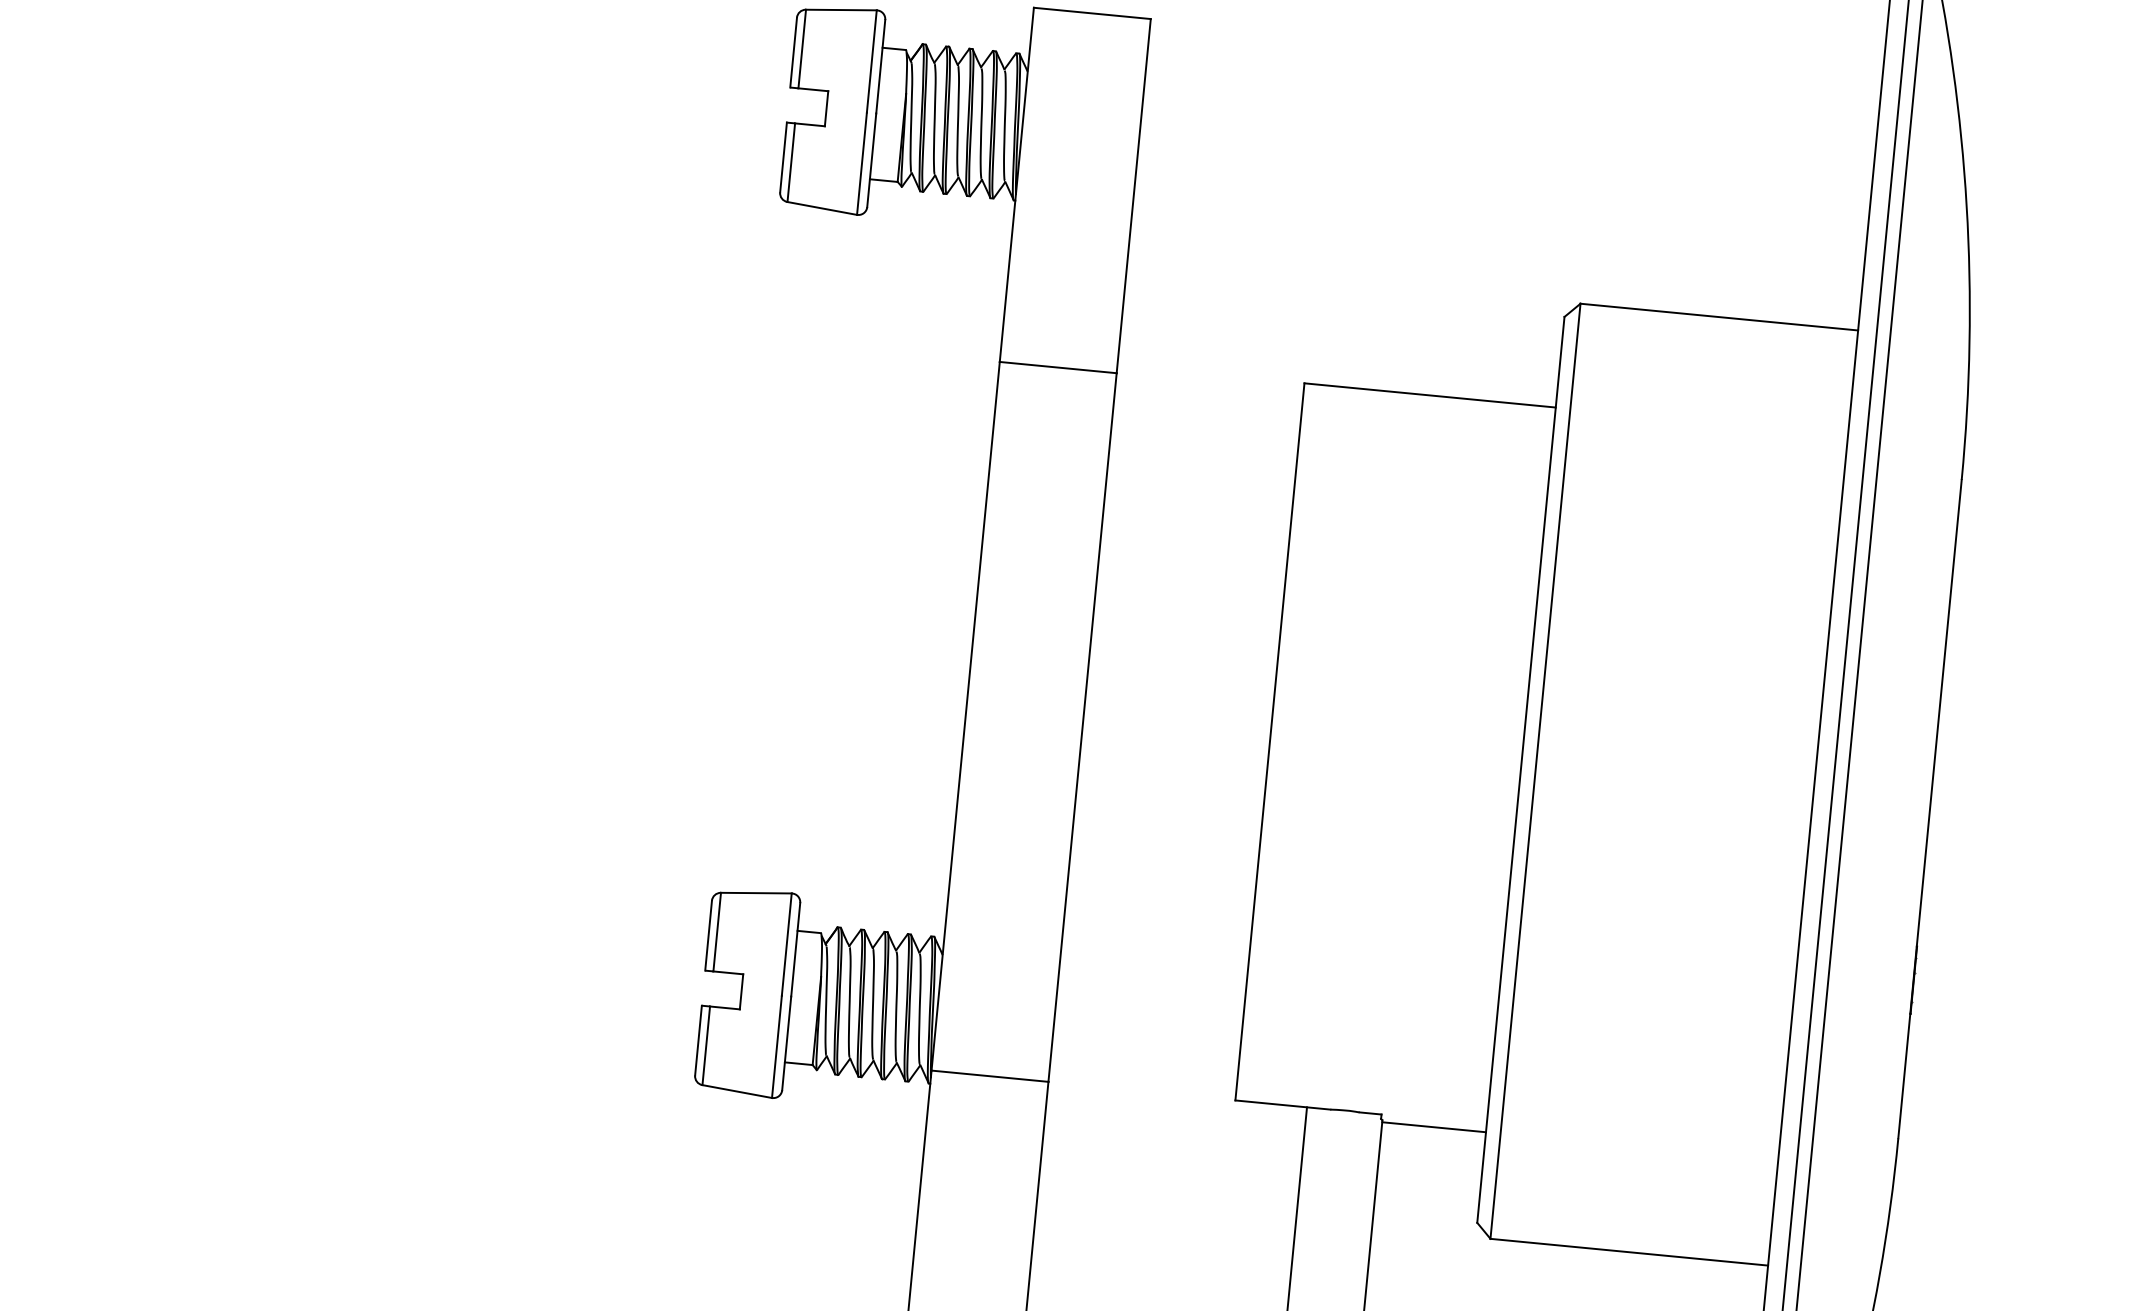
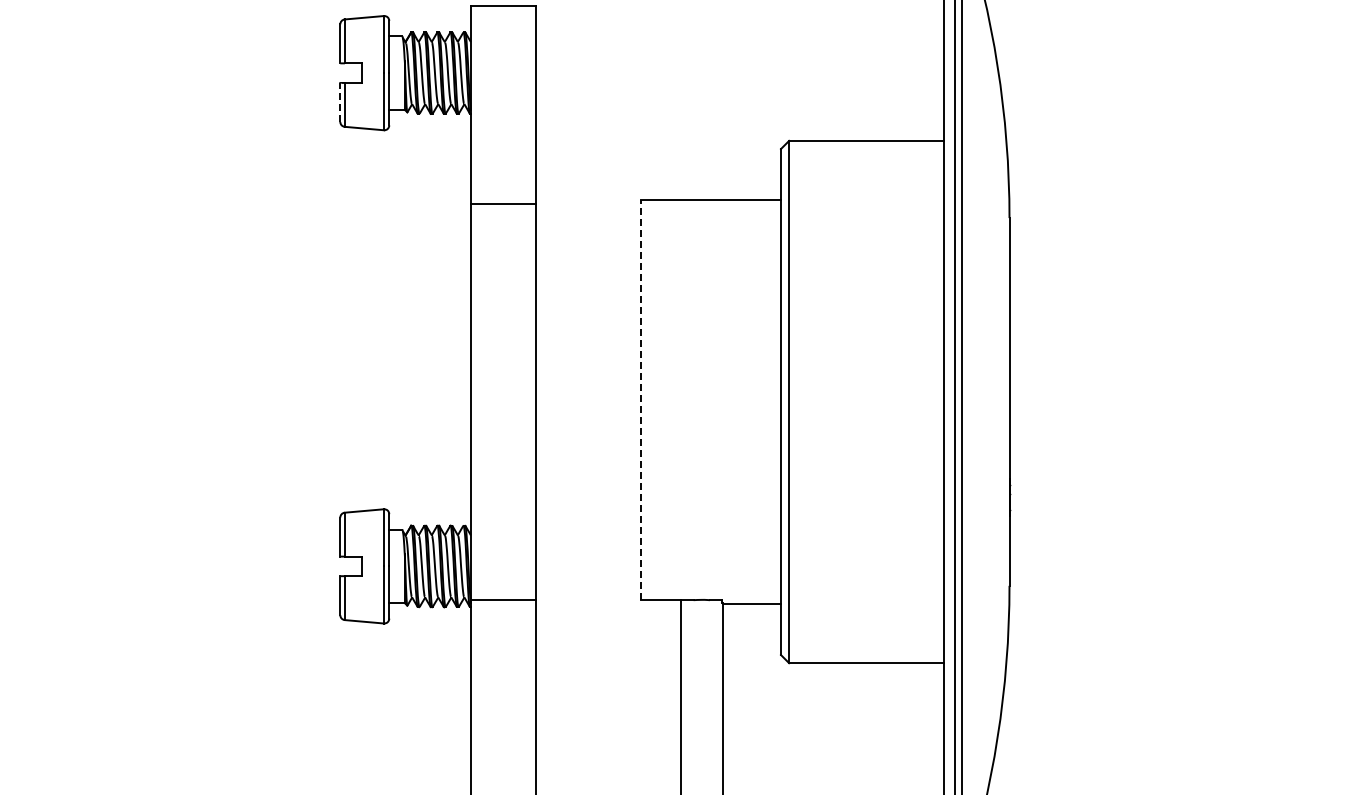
line: (783, 157) -> (340, 102), solid -> dashed
line: (1269, 741) -> (640, 399), solid -> dashed

